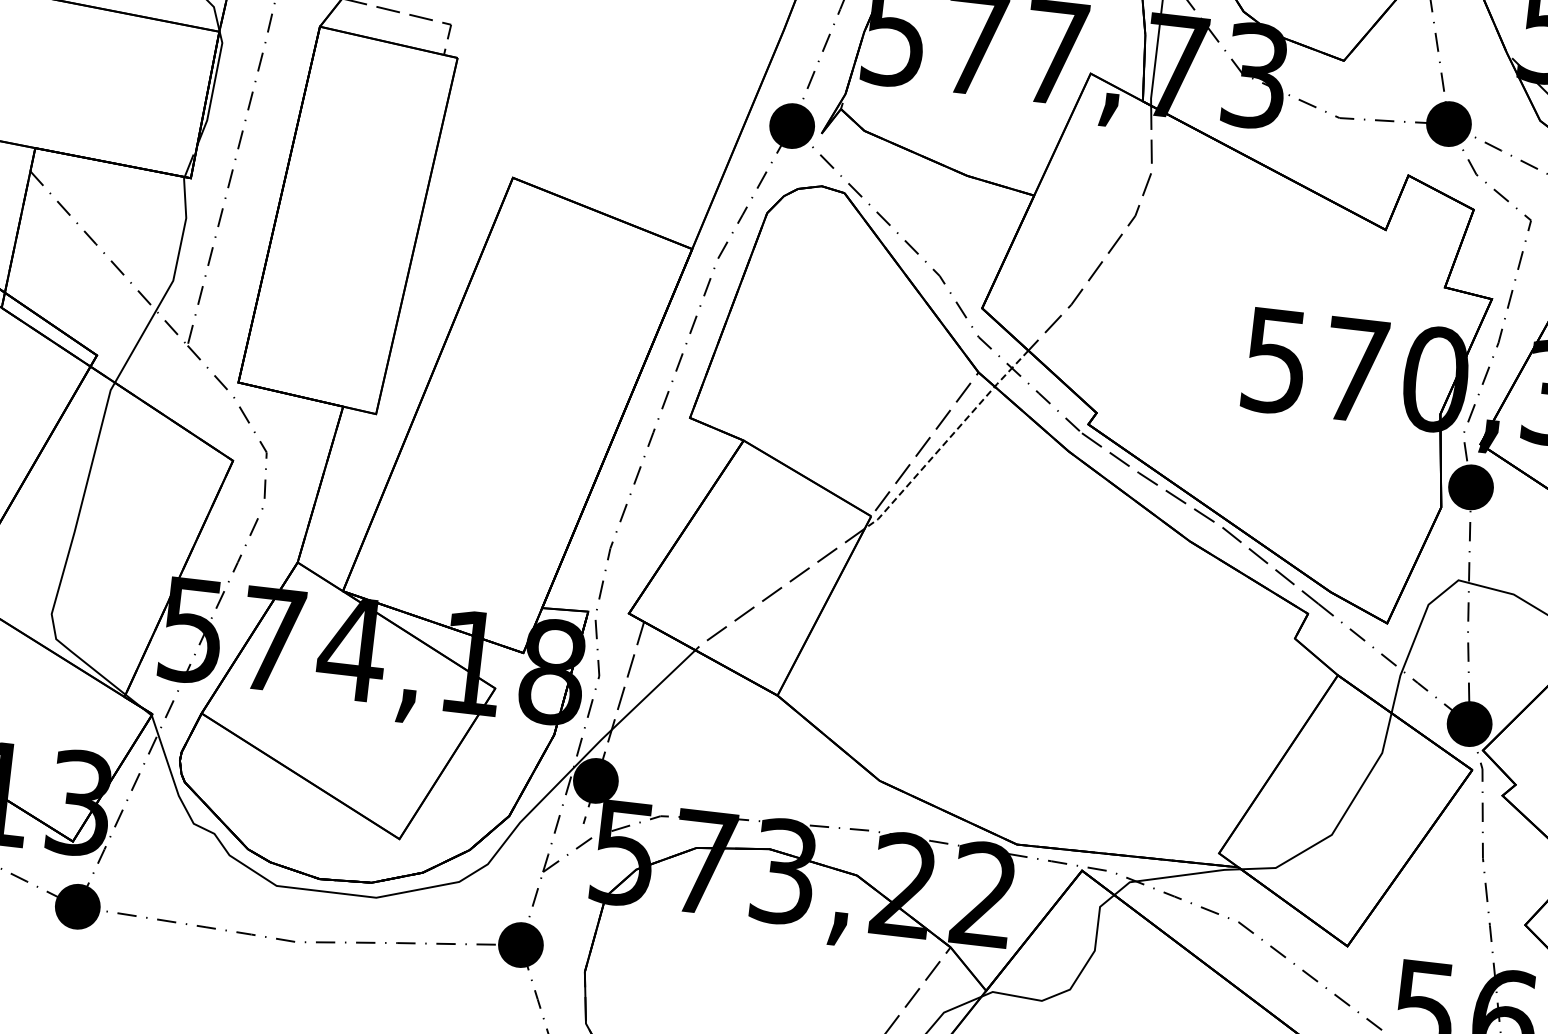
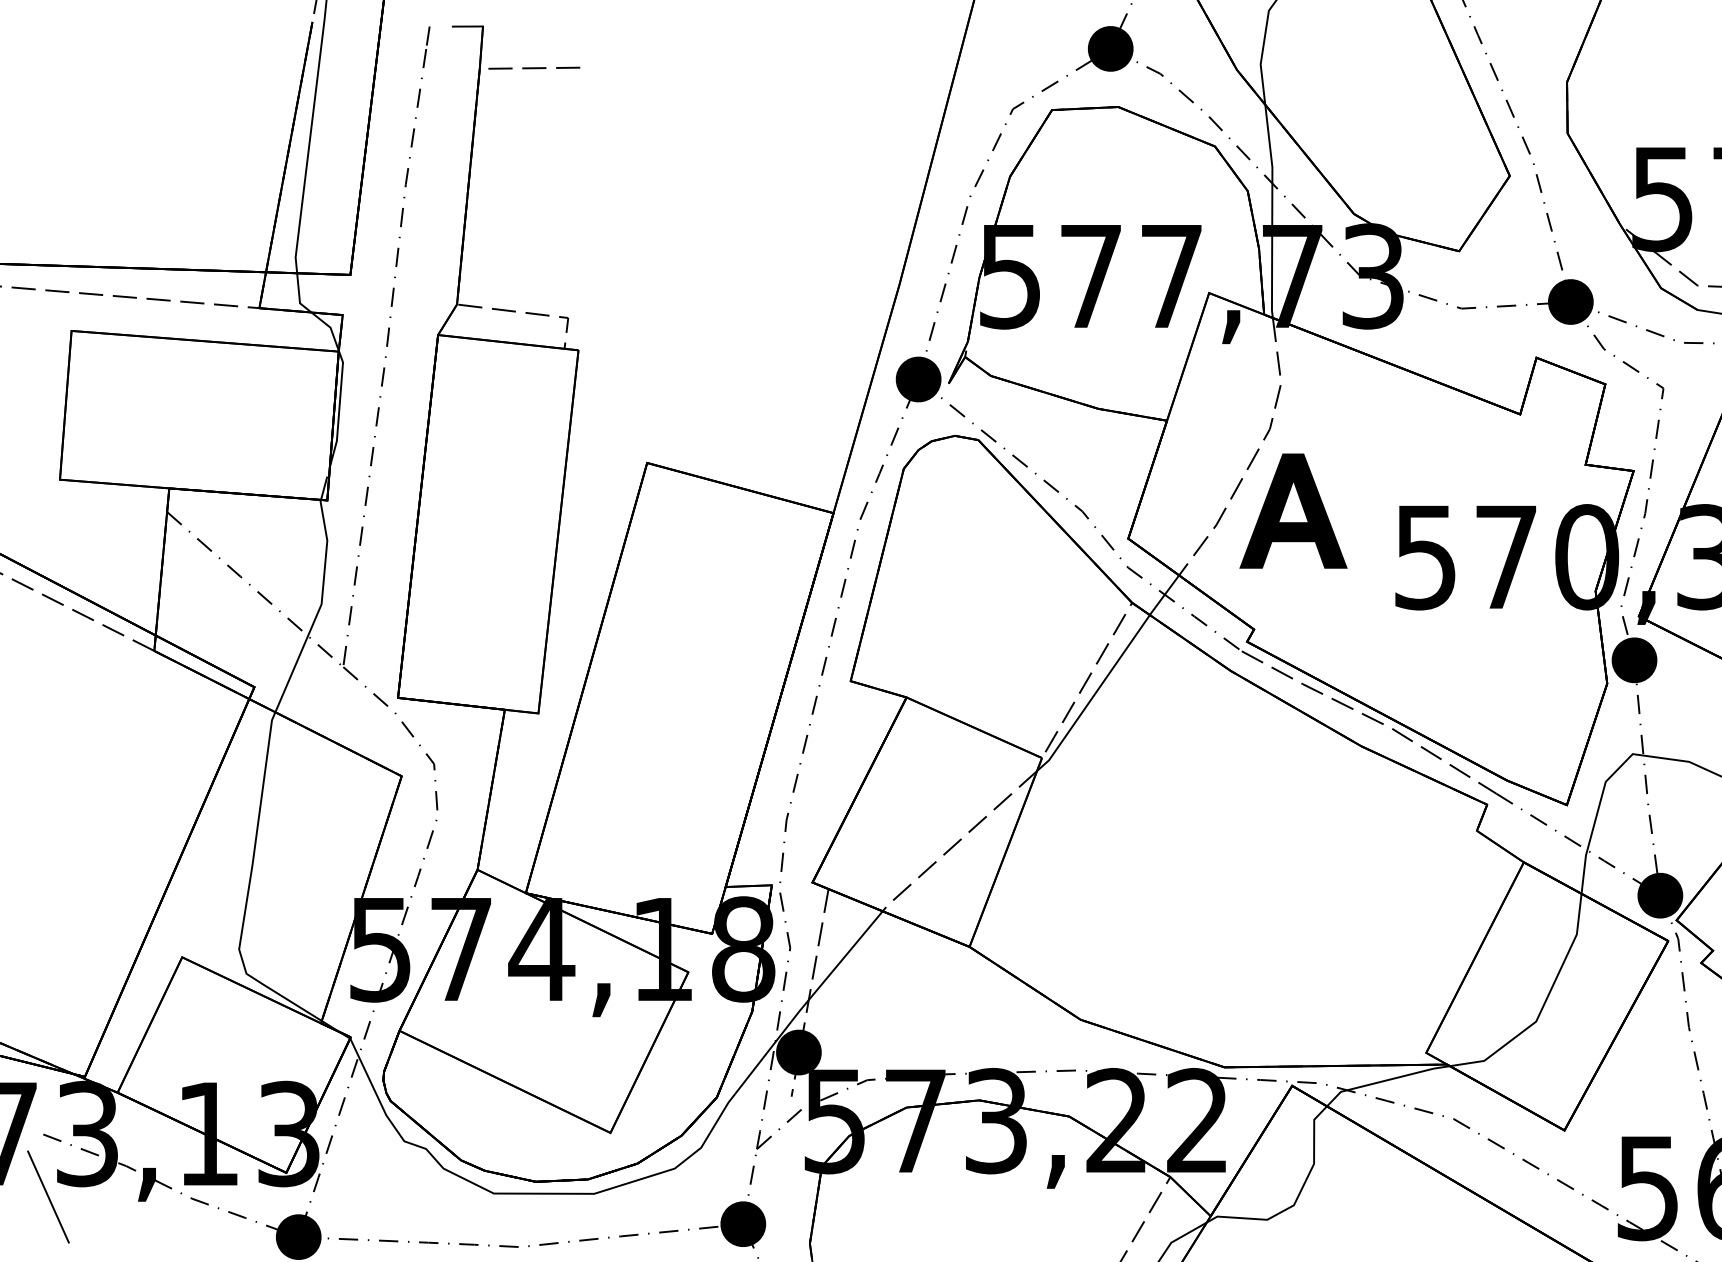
part: (1149, 299) -> (1293, 510), added
line: (946, 440) -> (1108, 674), dashed -> solid

